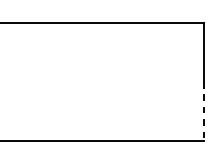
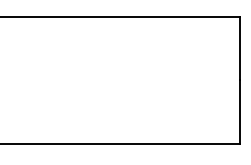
line: (203, 111) -> (239, 111), dashed -> solid

